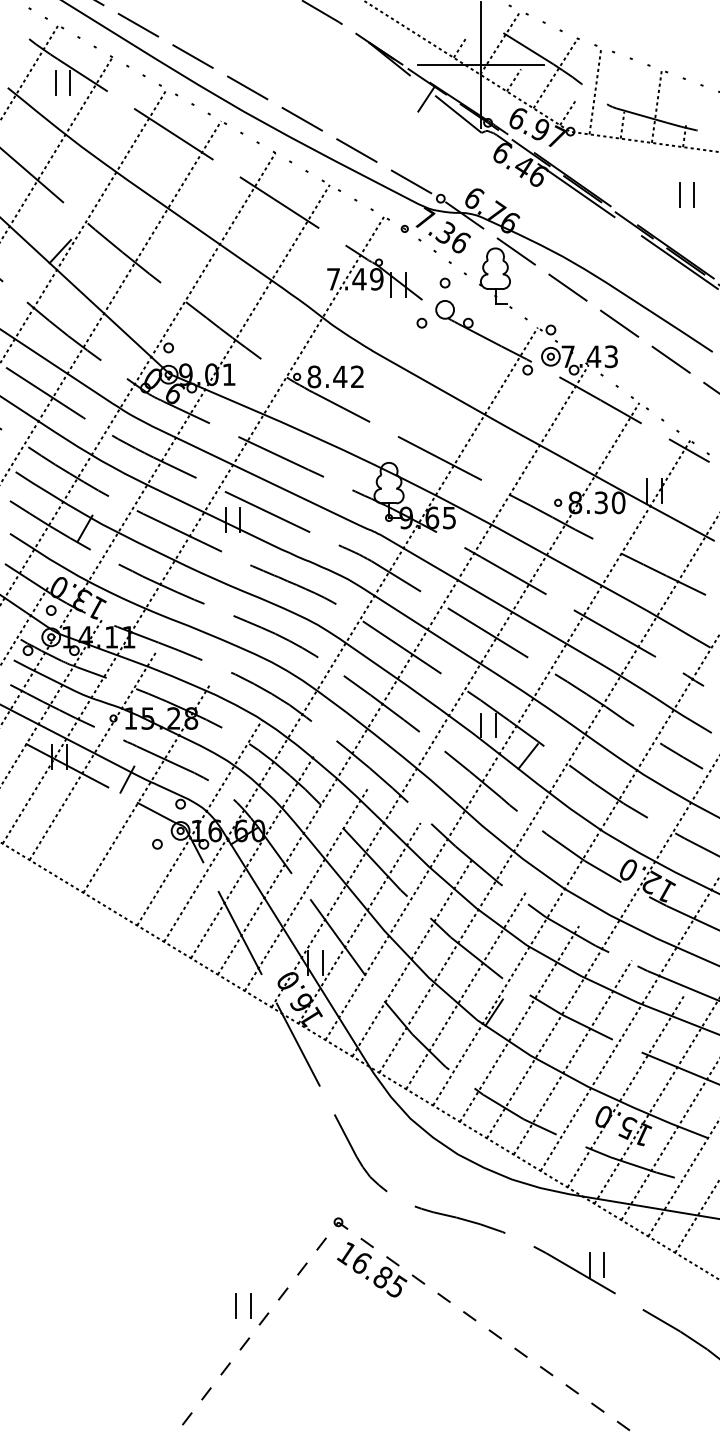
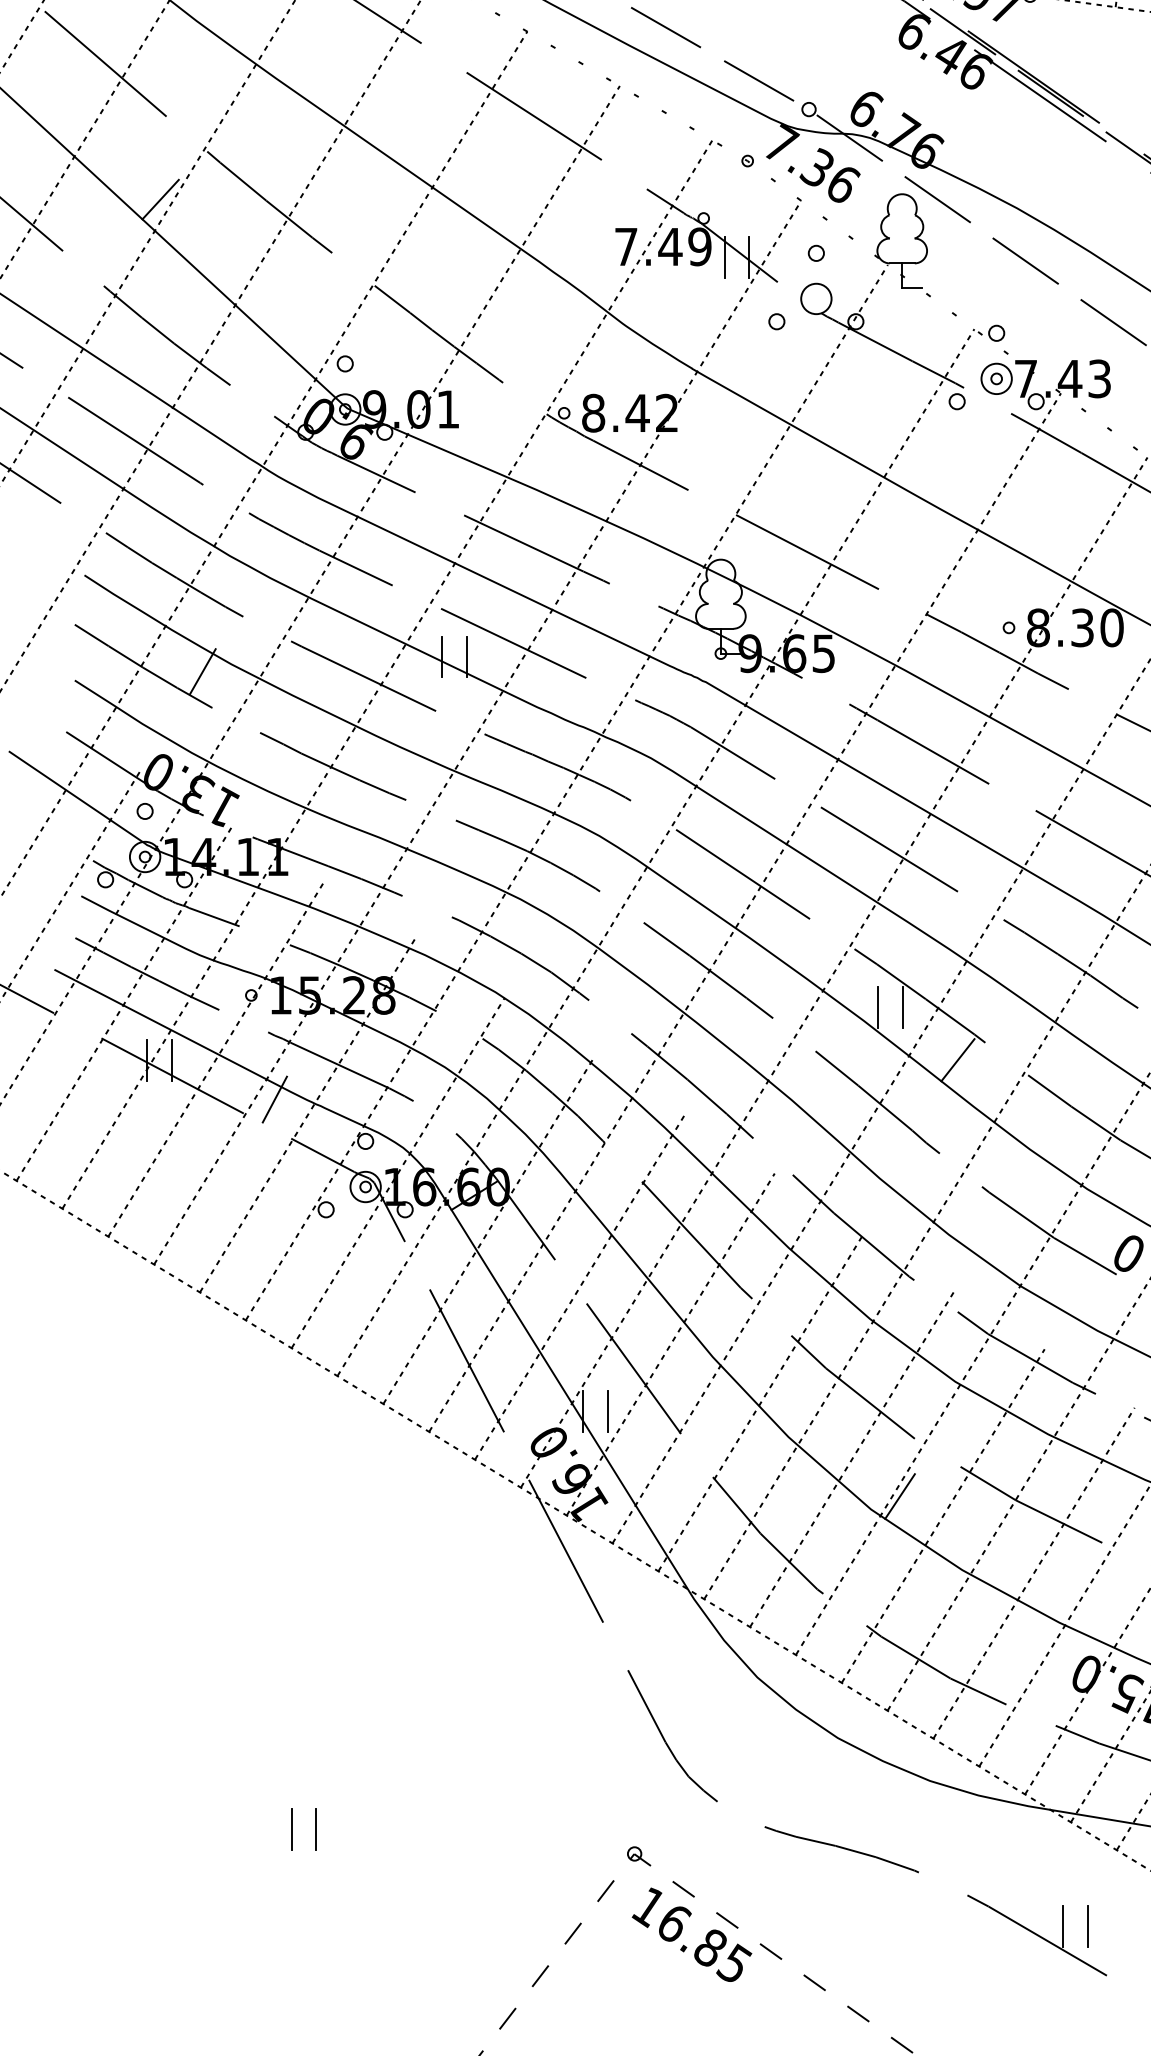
line: (246, 564) -> (477, 732), added
line: (298, 599) -> (566, 792), added
part: (236, 1305) -> (292, 1828), moved

